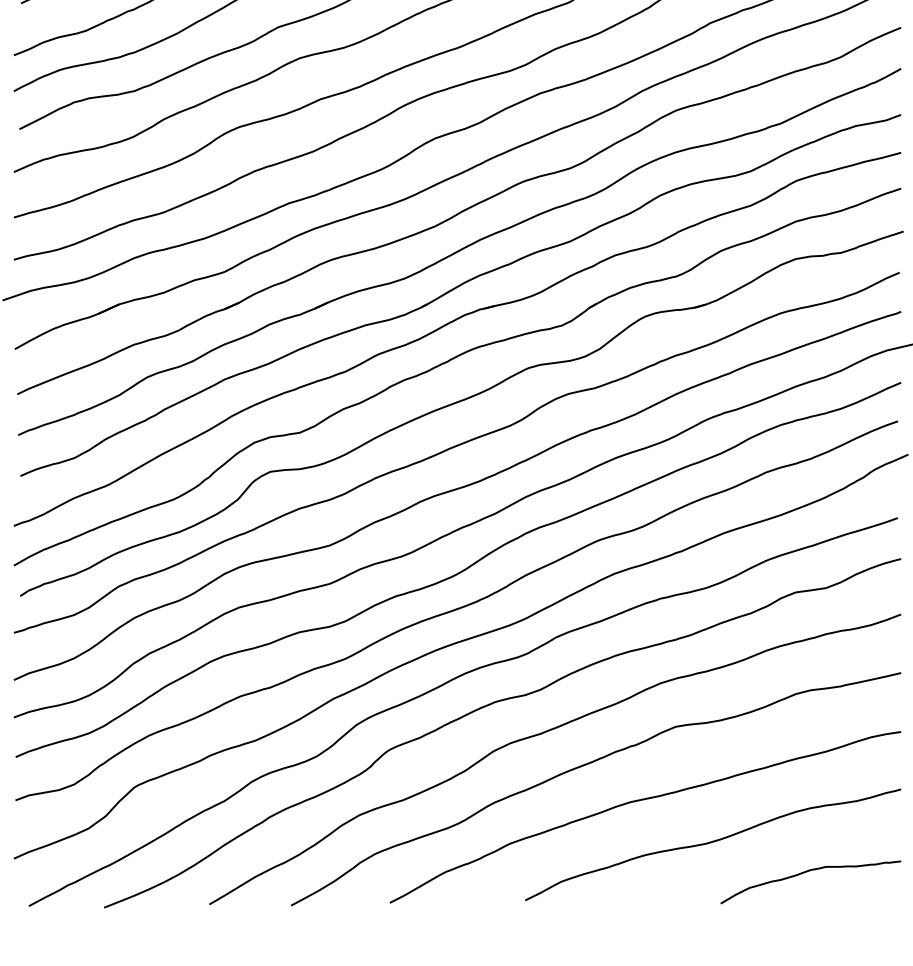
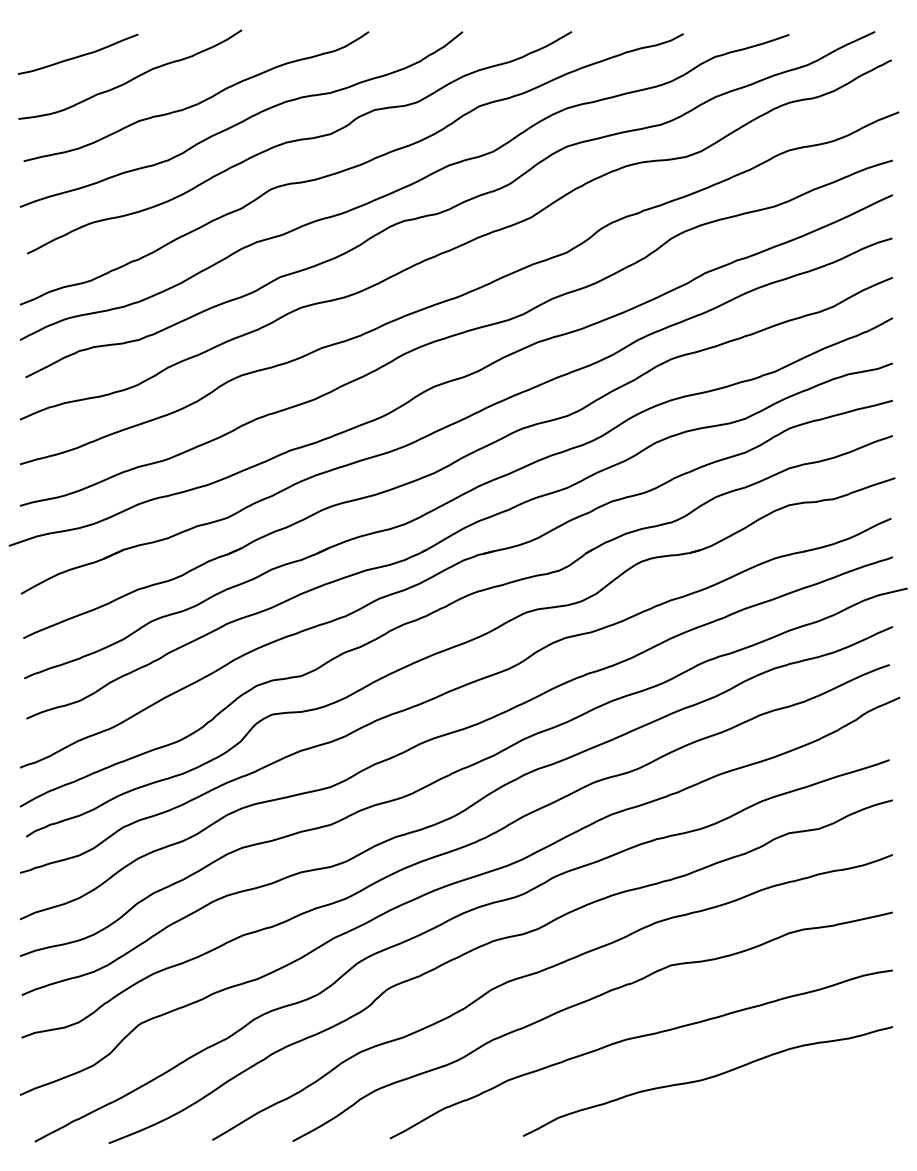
curve: (808, 872) -> (801, 1108), removed

